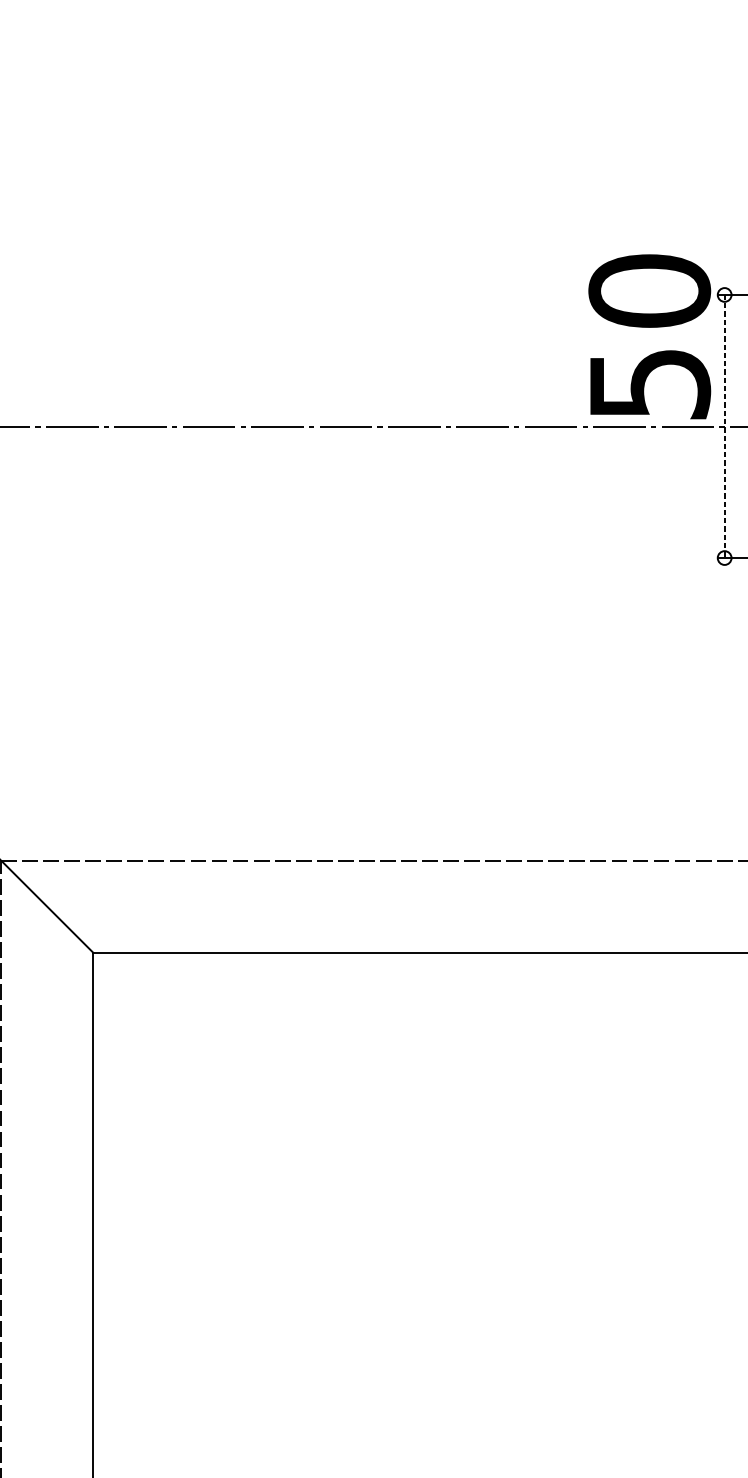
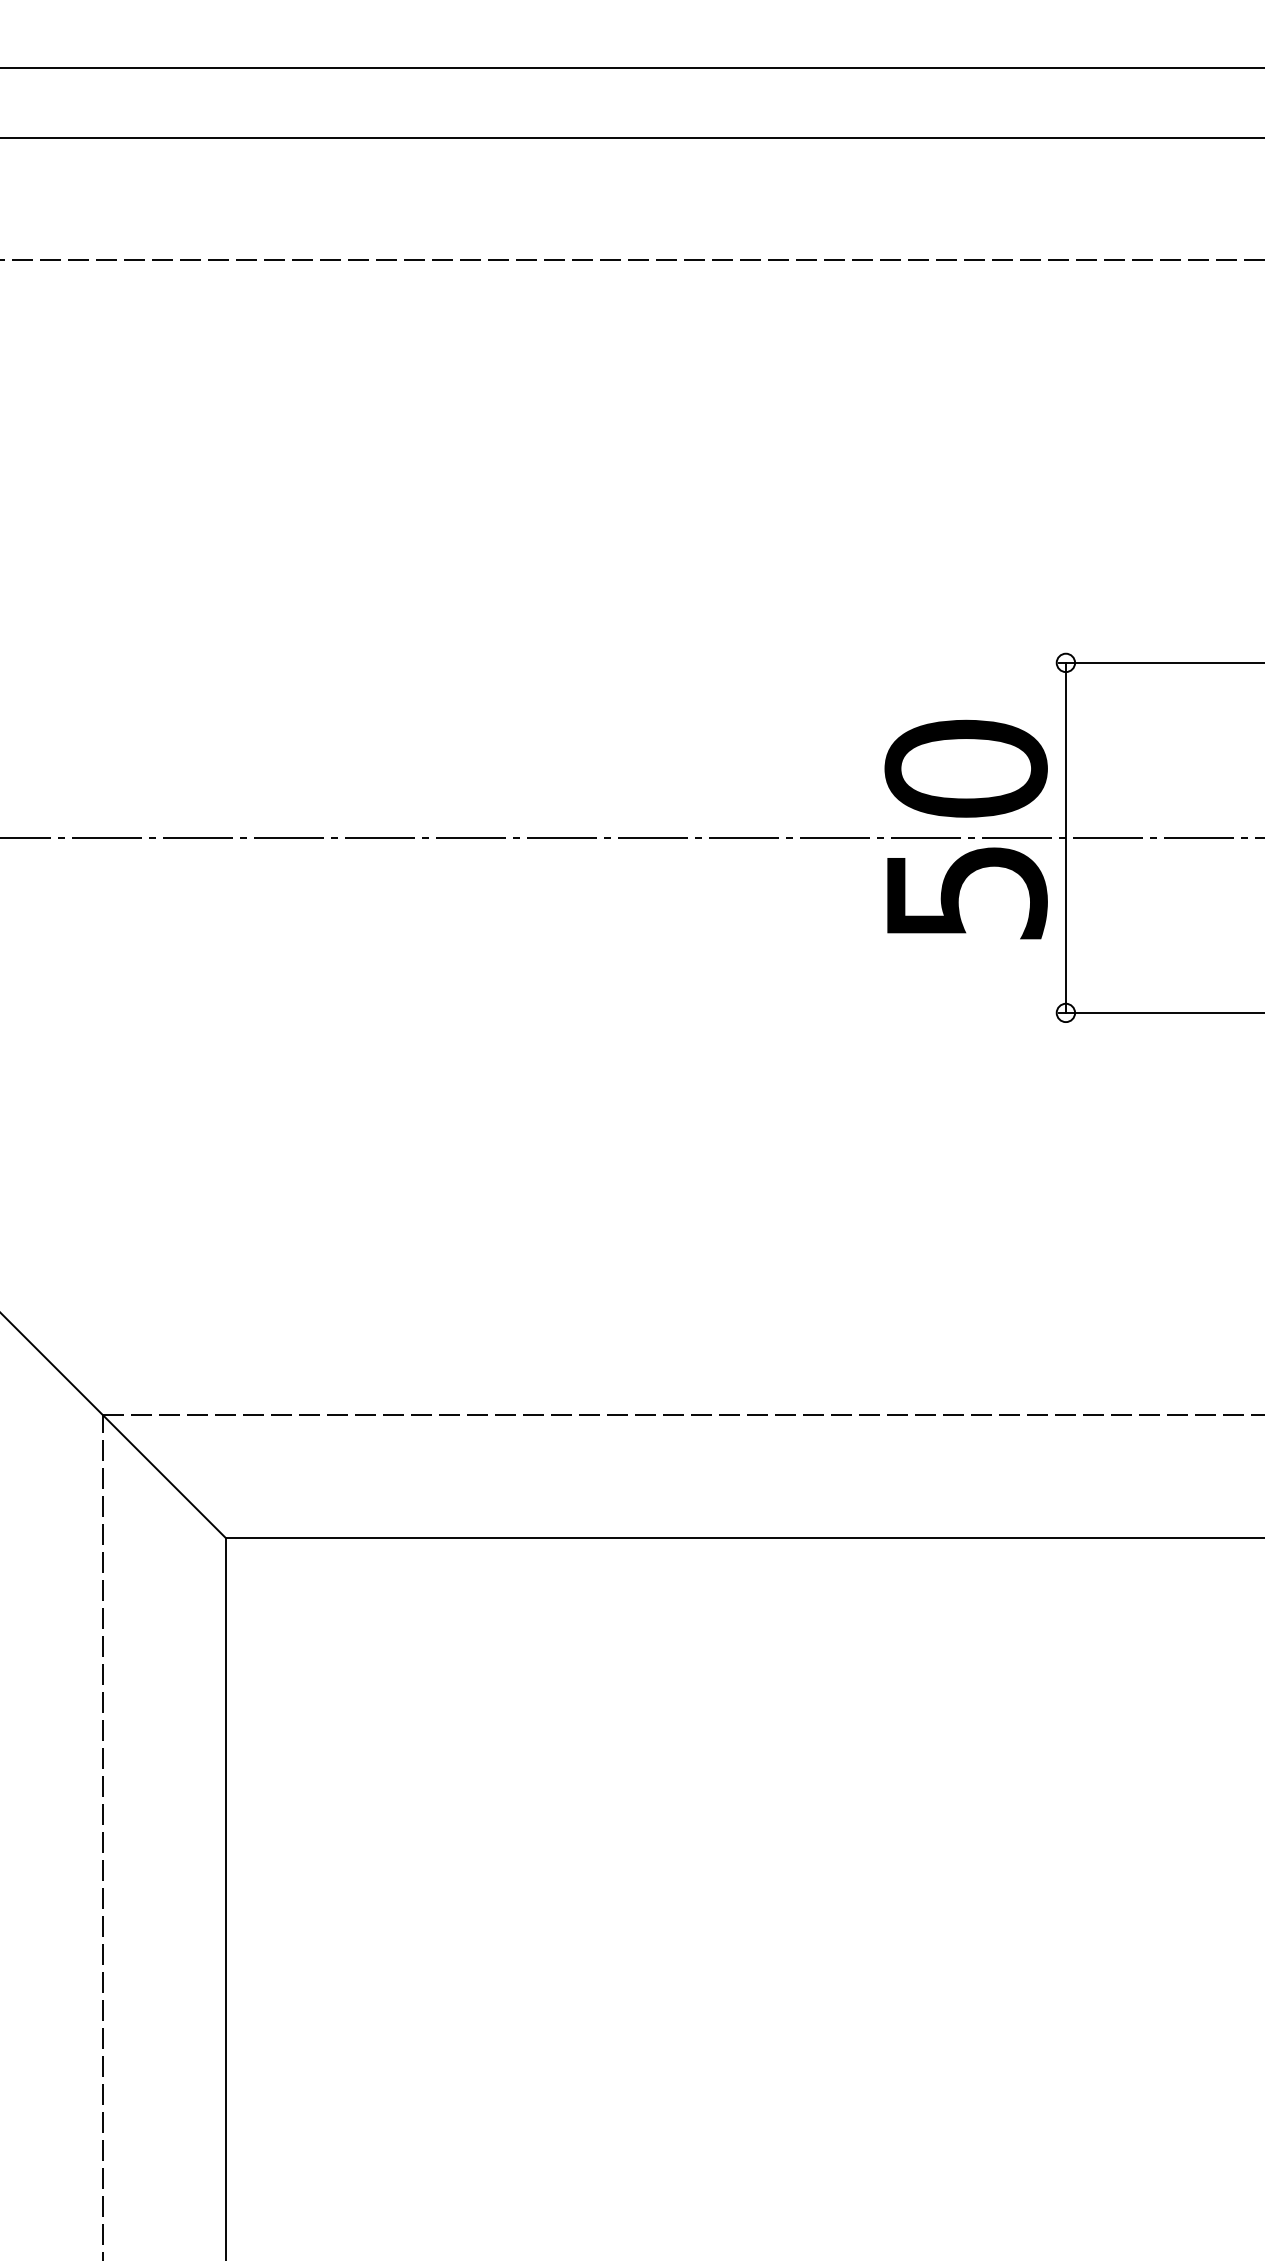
text: (649, 336) -> (965, 829), moved
line: (724, 426) -> (1065, 838), dashed -> solid

